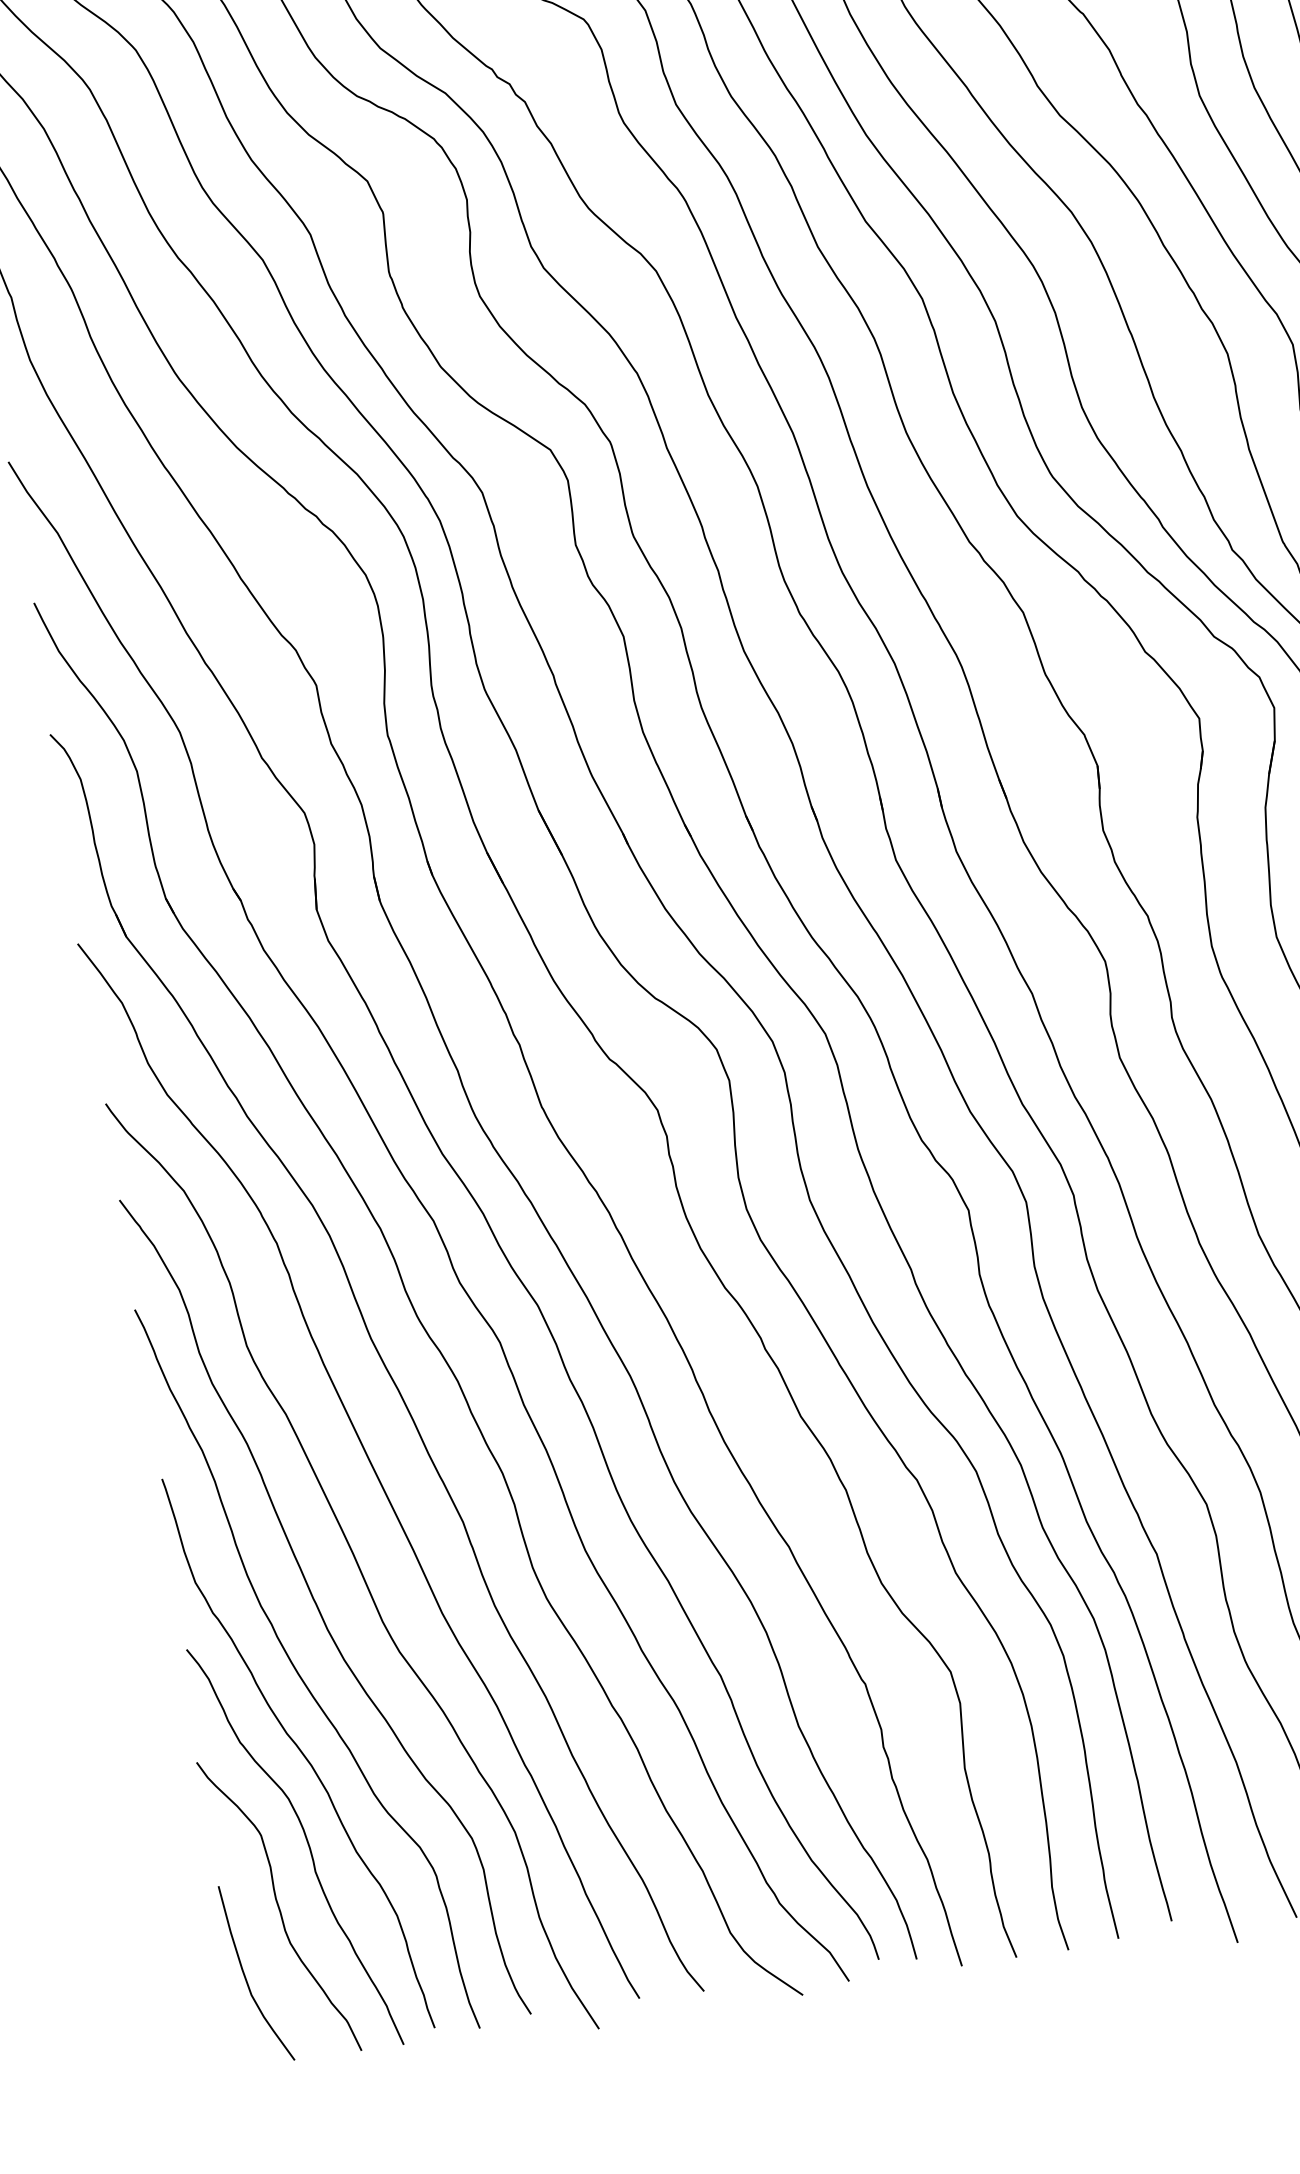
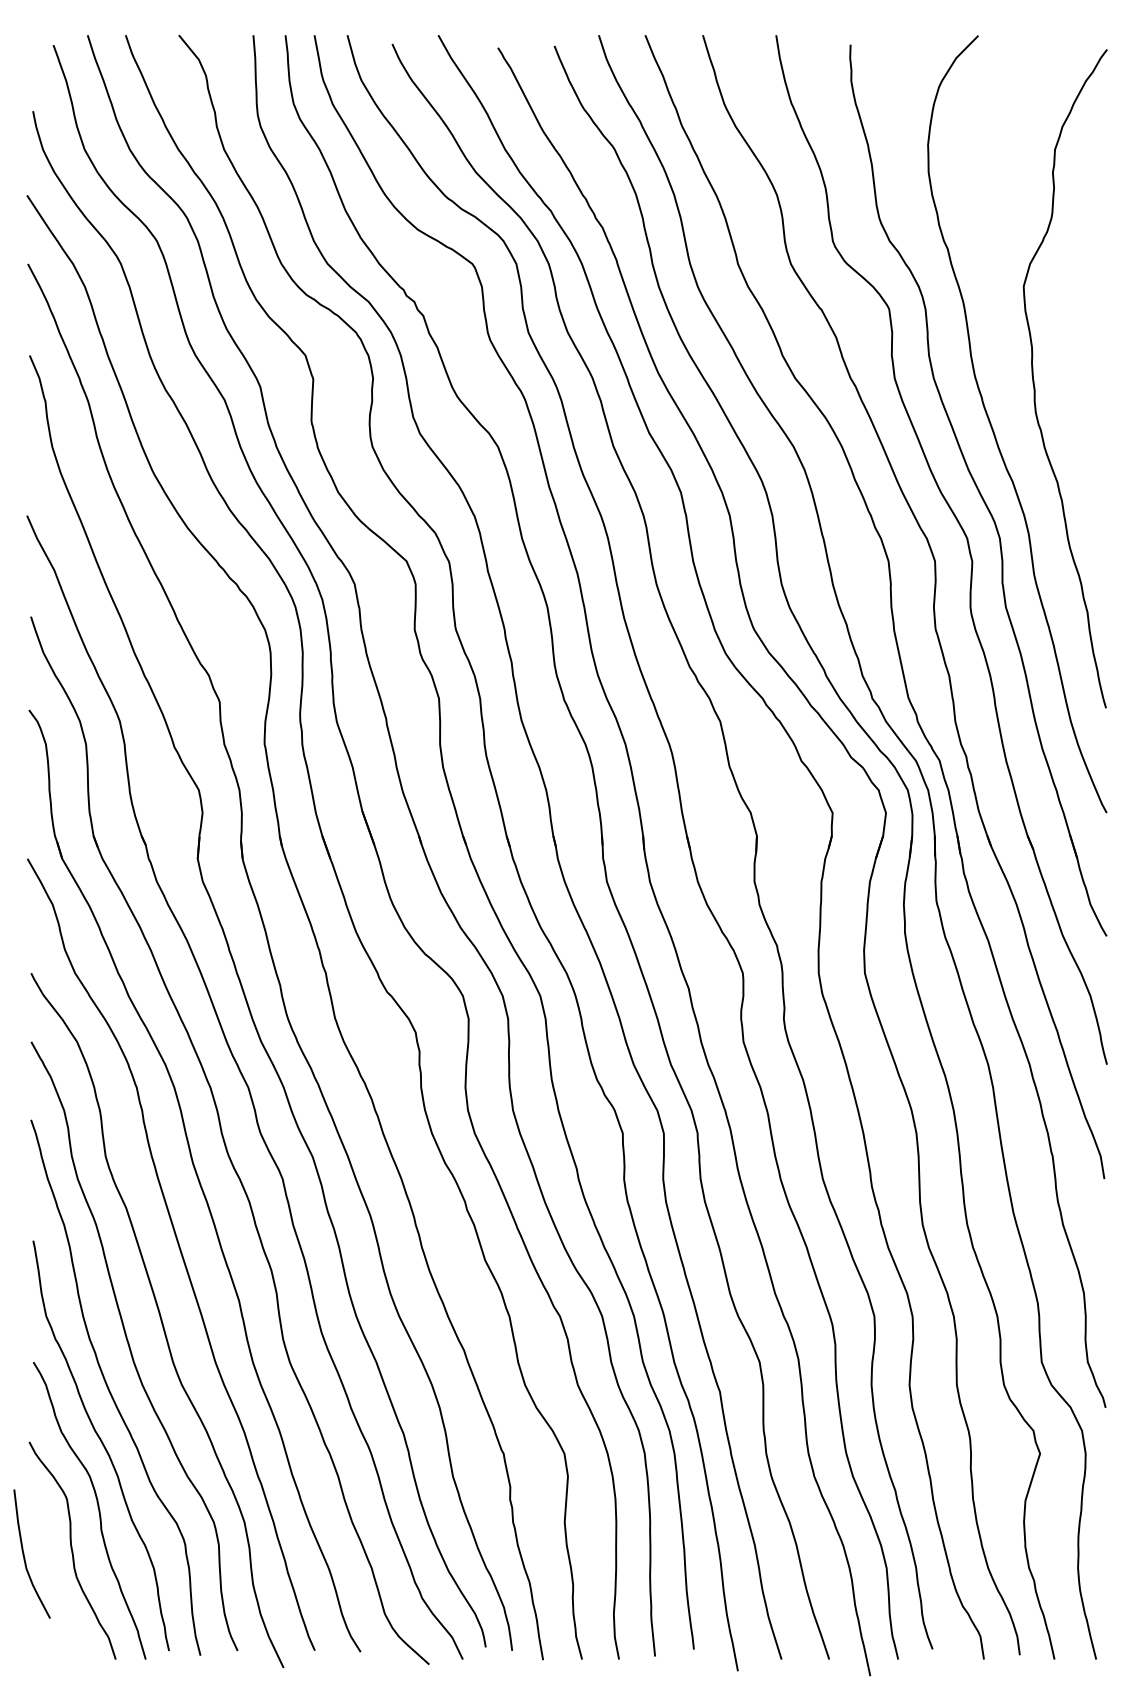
curve: (245, 1974) -> (24, 1553), moved

